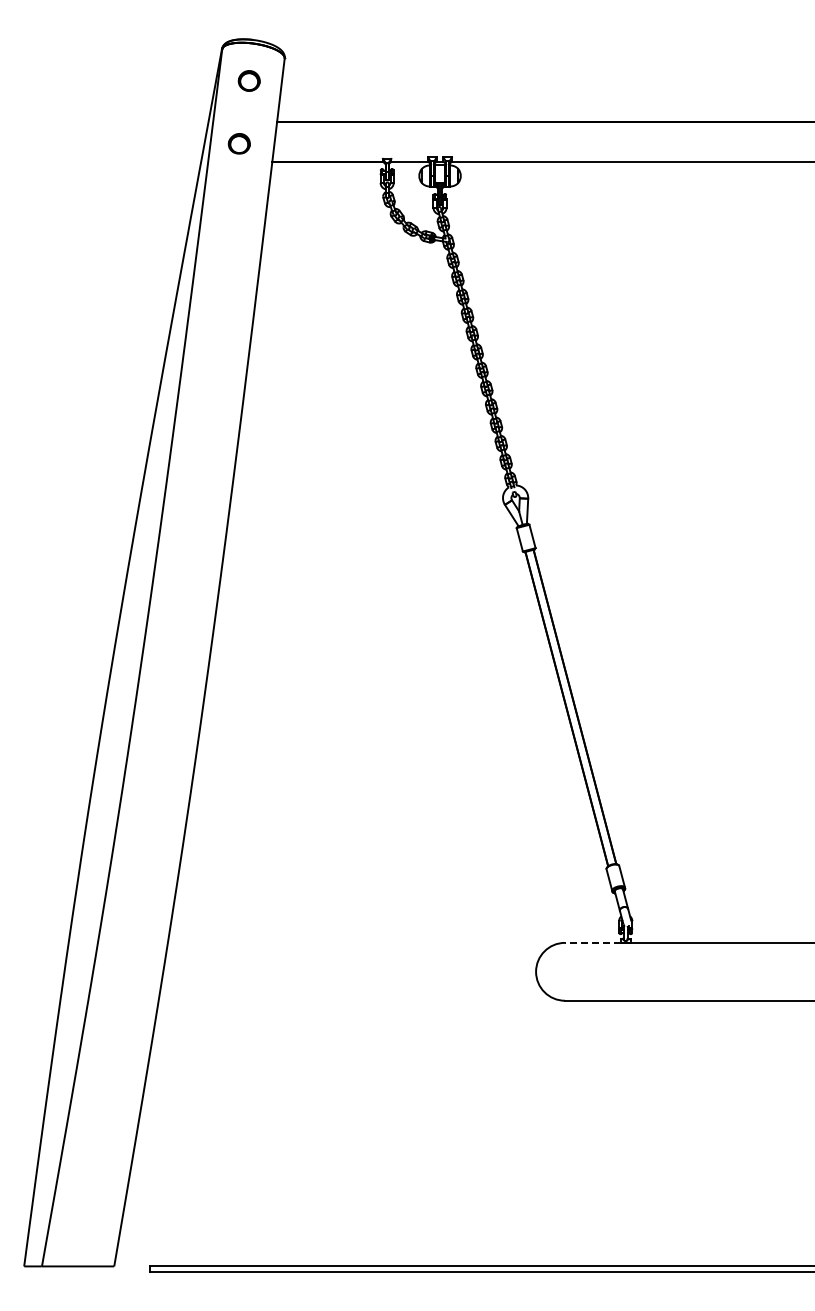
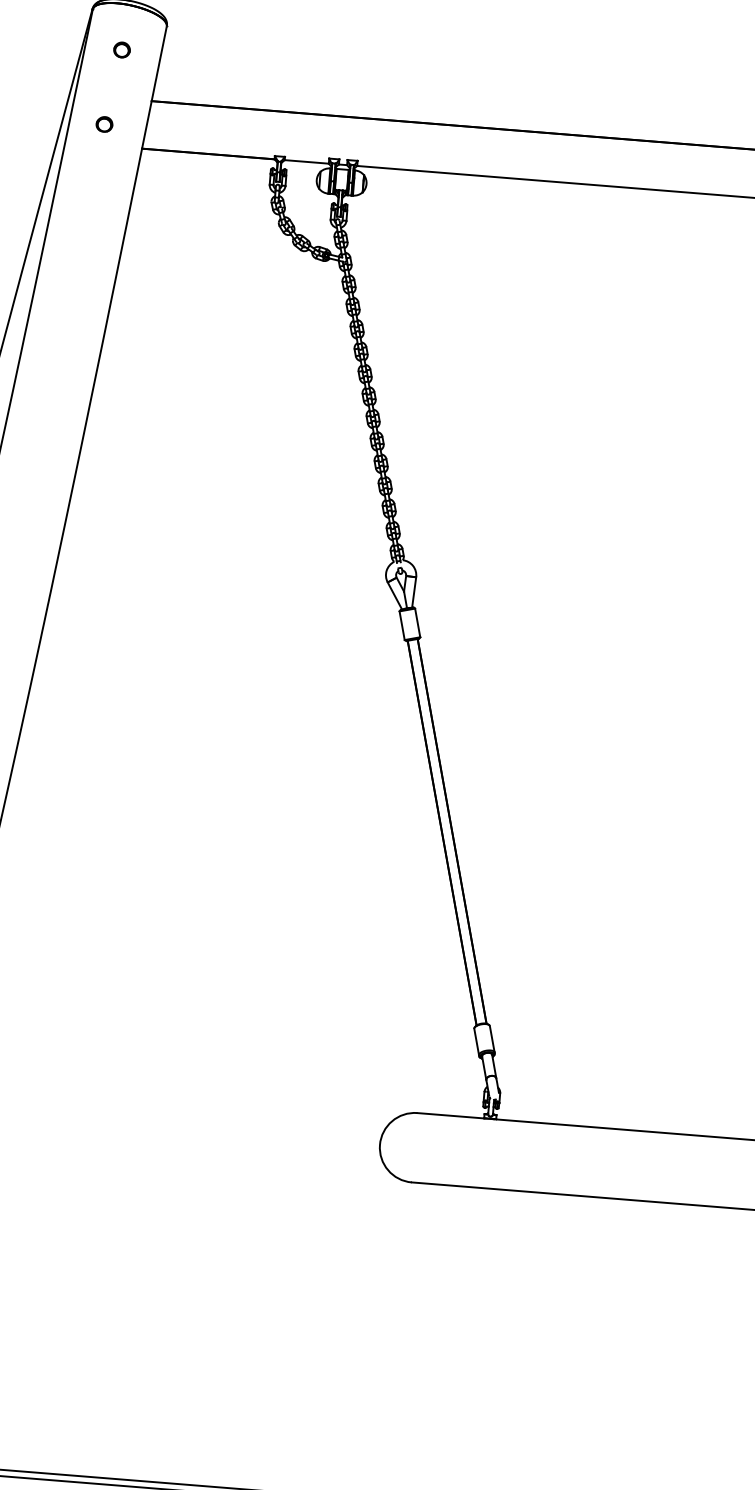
part: (248, 81) -> (121, 50), size x0.62
part: (239, 144) -> (104, 124), size x0.62
line: (592, 942) -> (450, 1115), dashed -> solid

